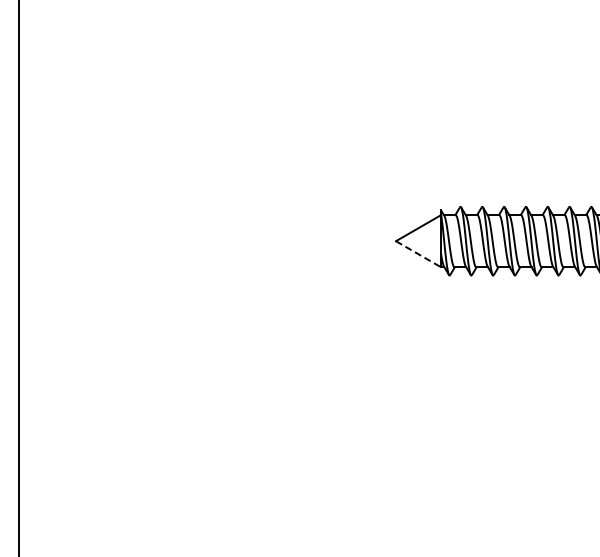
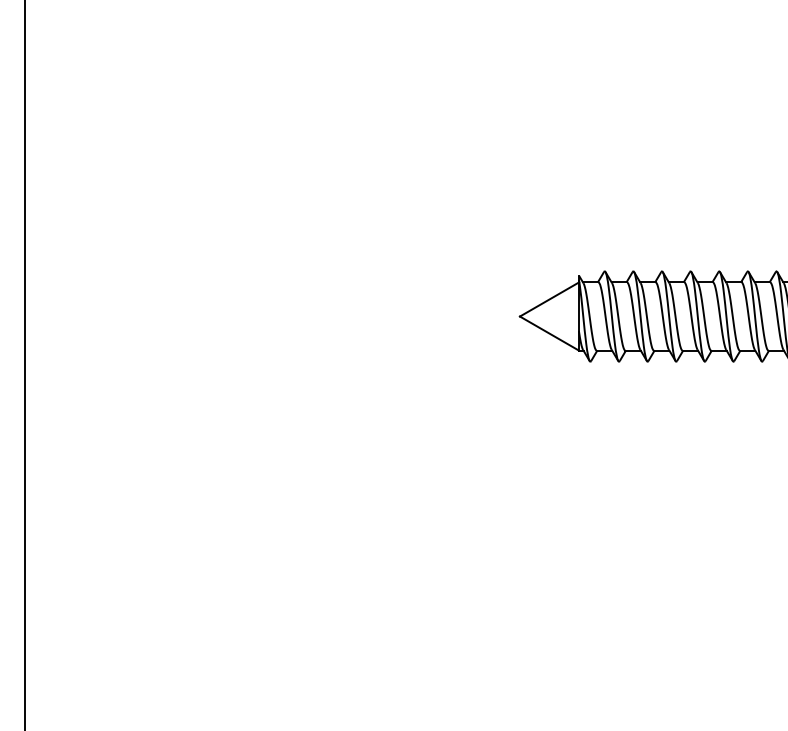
line: (418, 254) -> (549, 333), dashed -> solid

